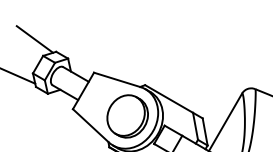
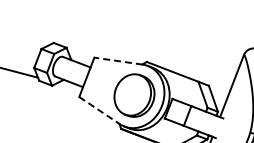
line: (34, 39) -> (30, 34), removed
line: (116, 79) -> (117, 60), solid -> dashed
line: (91, 126) -> (100, 111), solid -> dashed

